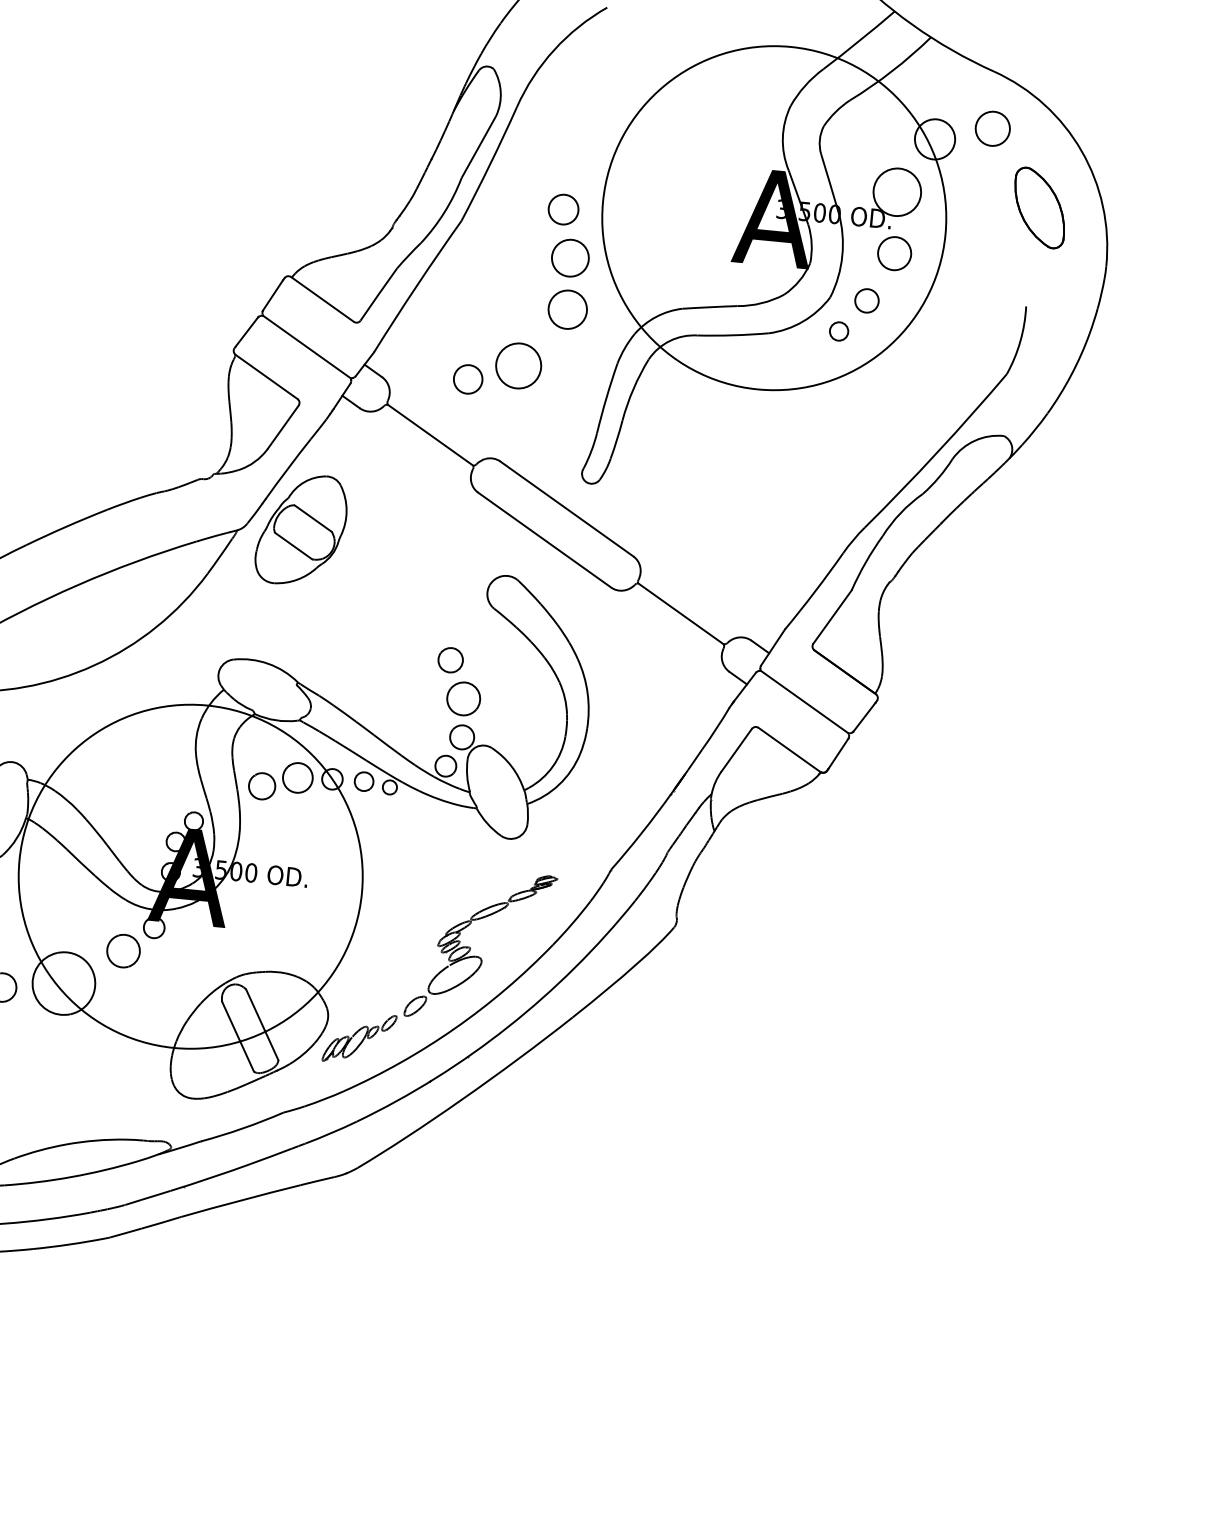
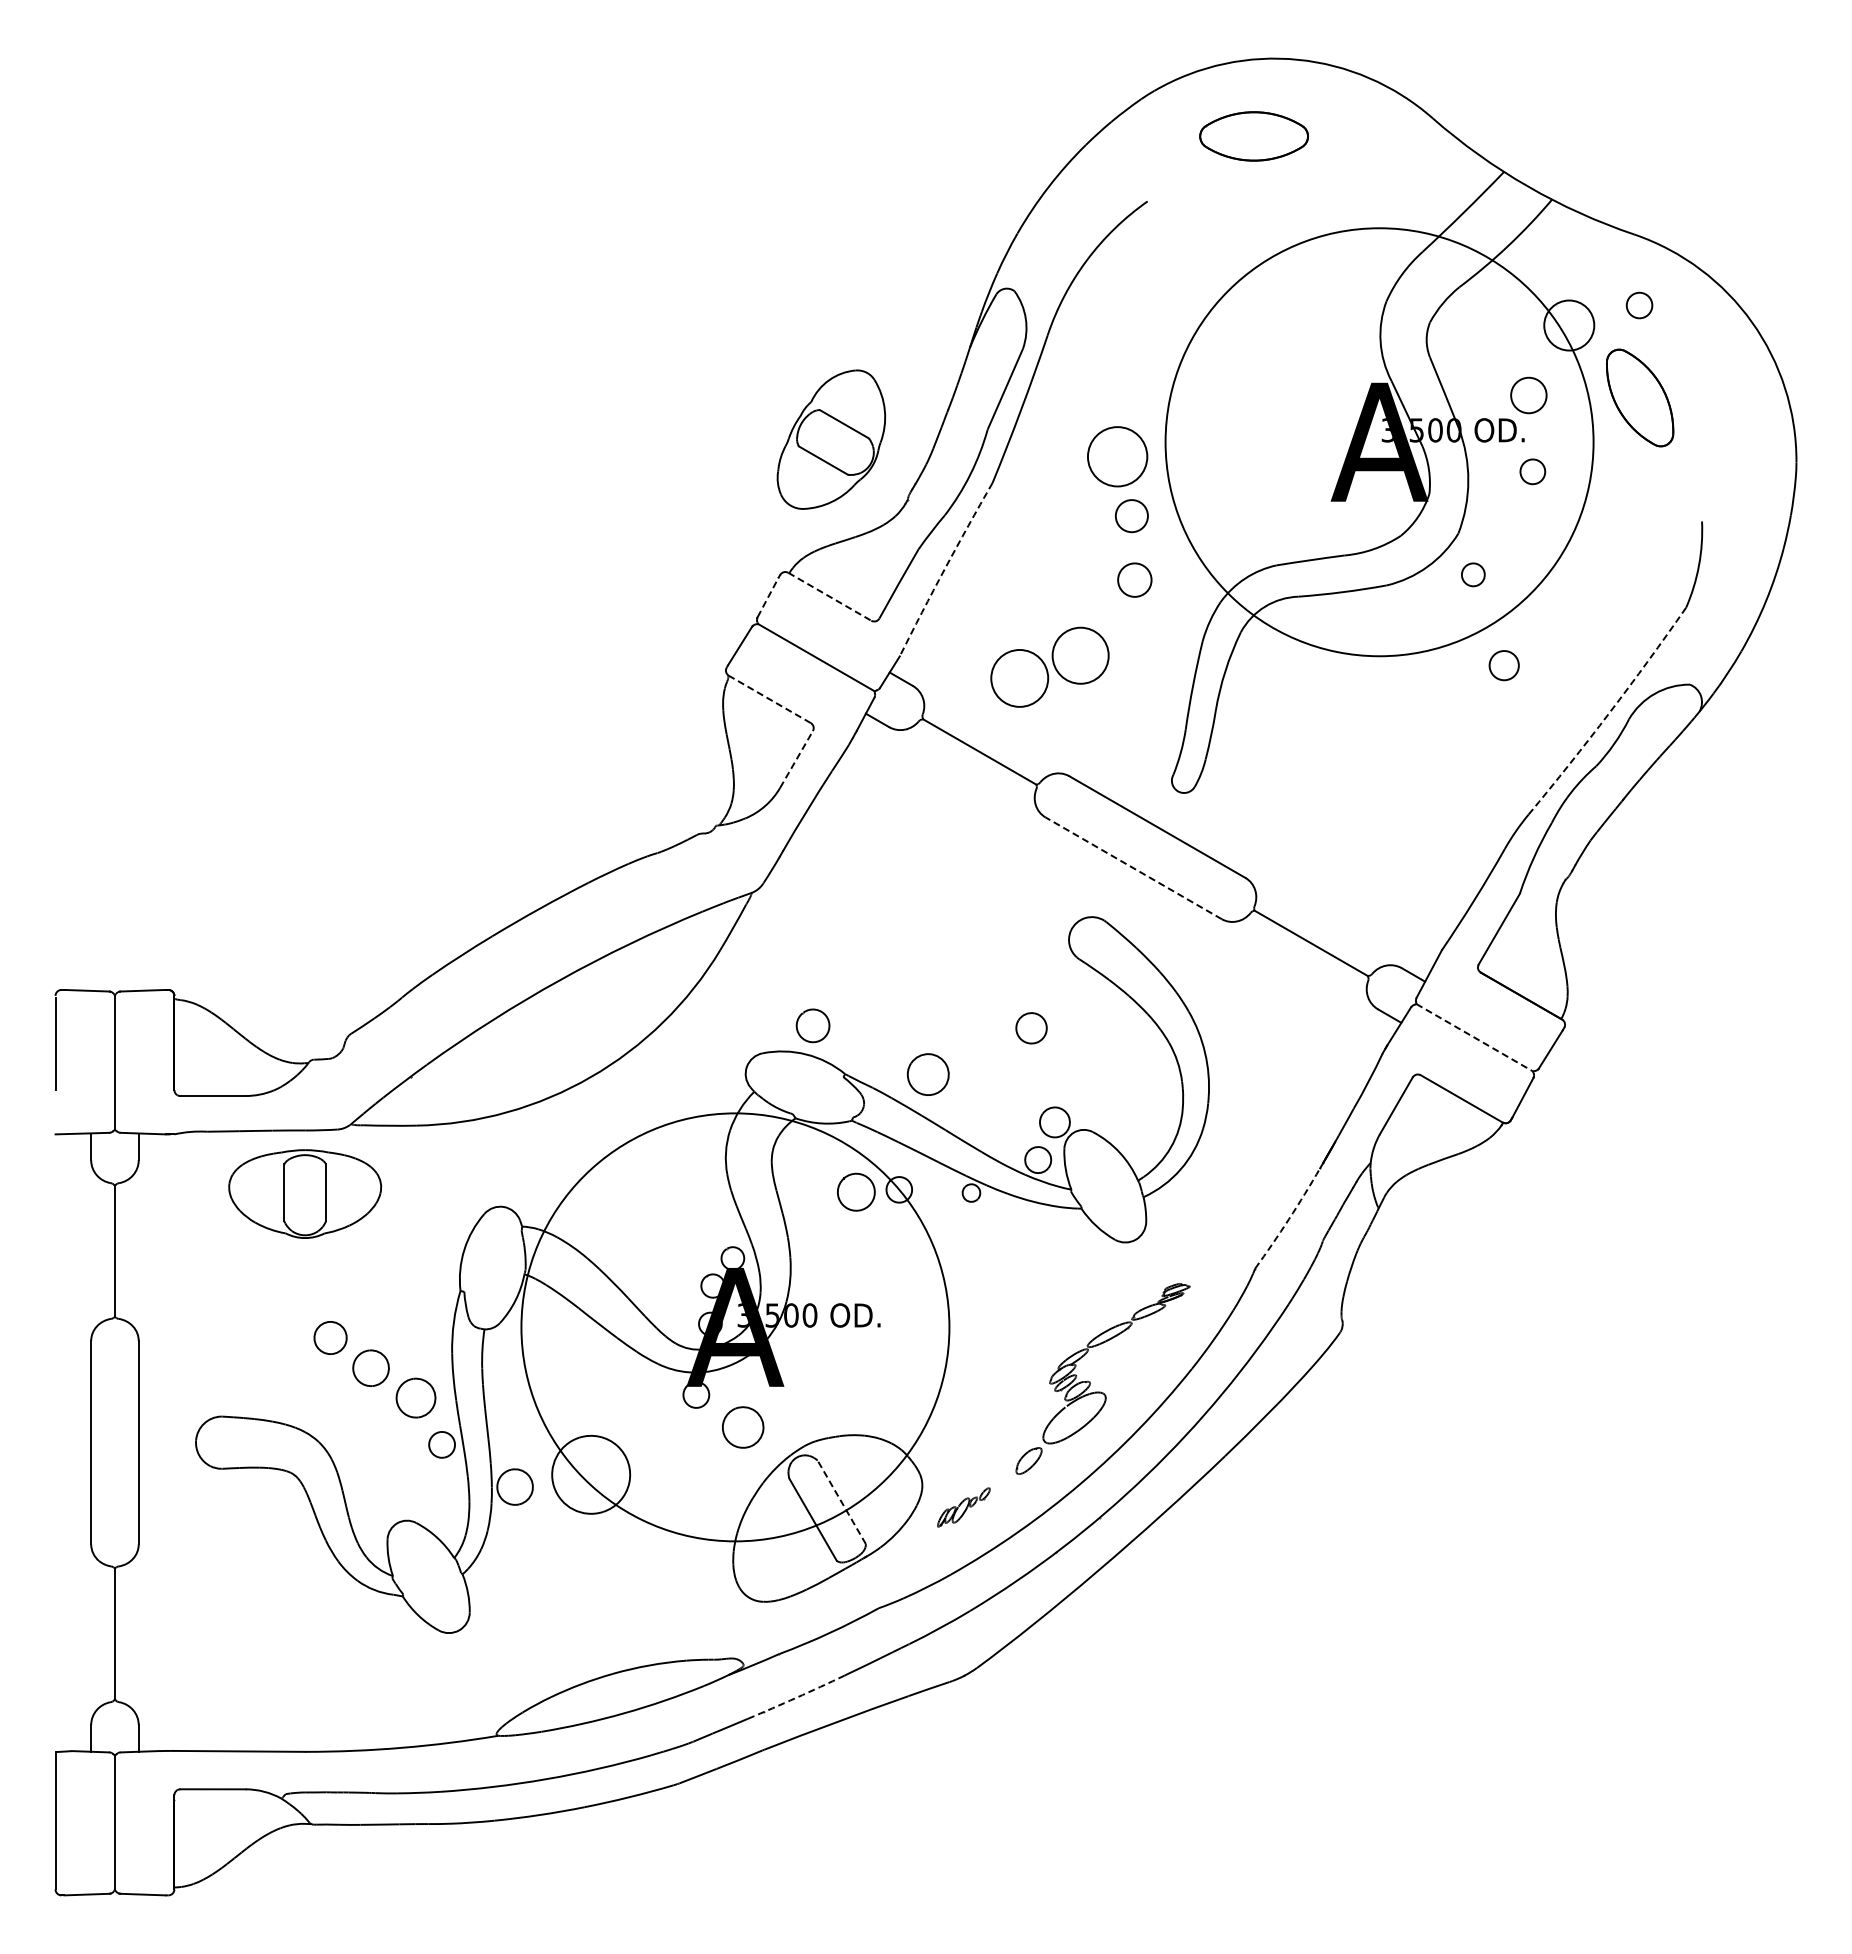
circle: (992, 128) -> (1639, 305), size x0.6
circle: (897, 192) -> (1528, 395), size x0.6
part: (1040, 207) -> (1640, 397), moved
circle: (563, 209) -> (1117, 456), size x1.6
circle: (894, 253) -> (1532, 471), size x0.6
circle: (570, 258) -> (1131, 516), size x0.7
arc: (416, 286) -> (944, 569), solid -> dashed
line: (273, 294) -> (768, 596), solid -> dashed
line: (322, 299) -> (829, 596), solid -> dashed
circle: (866, 300) -> (1503, 665), moved
circle: (567, 309) -> (1134, 579), size x0.7
line: (266, 377) -> (769, 699), solid -> dashed
circle: (467, 379) -> (1019, 678), size x1.6
line: (283, 427) -> (796, 759), solid -> dashed
arc: (937, 452) -> (1609, 712), solid -> dashed
part: (301, 529) -> (831, 439), moved
line: (544, 540) -> (1133, 868), solid -> dashed
part: (463, 698) -> (927, 1074), moved
line: (804, 701) -> (1474, 1037), solid -> dashed
part: (363, 781) -> (938, 1188), removed
part: (261, 785) -> (812, 1025), moved
arc: (641, 833) -> (1288, 1219), solid -> dashed
part: (123, 951) -> (743, 1427), moved
line: (262, 1024) -> (841, 1501), solid -> dashed
part: (359, 1038) -> (963, 1507), size x0.6
arc: (211, 1177) -> (796, 1697), solid -> dashed

